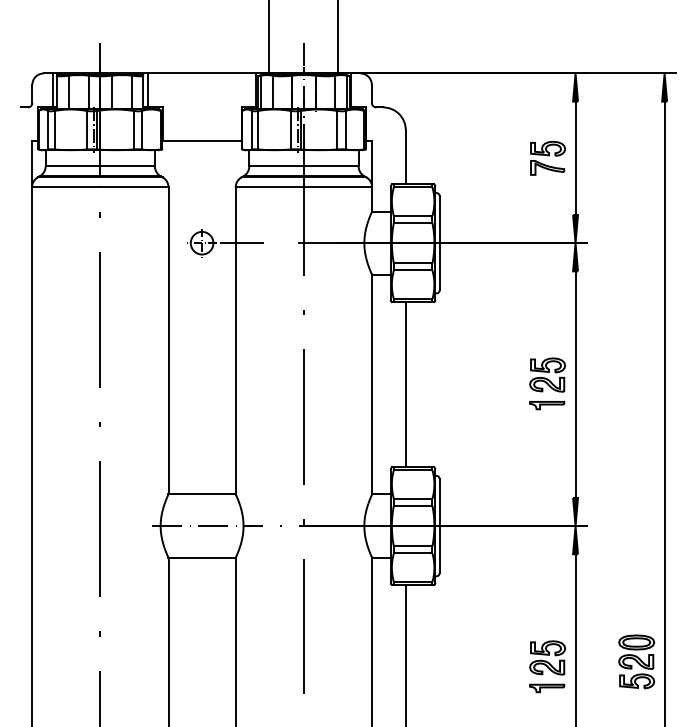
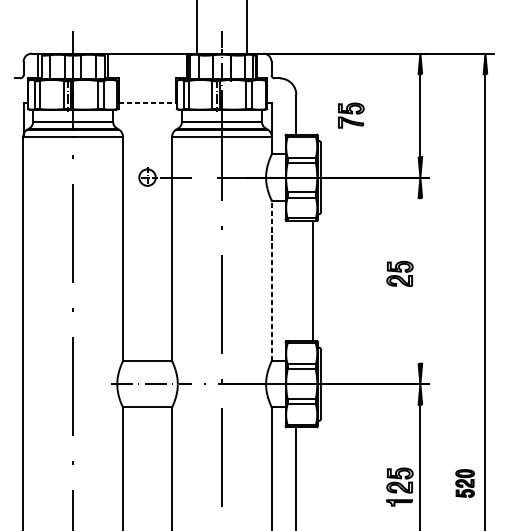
line: (202, 141) -> (147, 103), solid -> dashed
part: (547, 157) -> (350, 114), moved
line: (372, 384) -> (272, 280), solid -> dashed
line: (405, 384) -> (312, 280), moved
line: (575, 384) -> (420, 280), removed
part: (547, 405) -> (399, 296), removed
part: (636, 661) -> (464, 483), size x0.7

